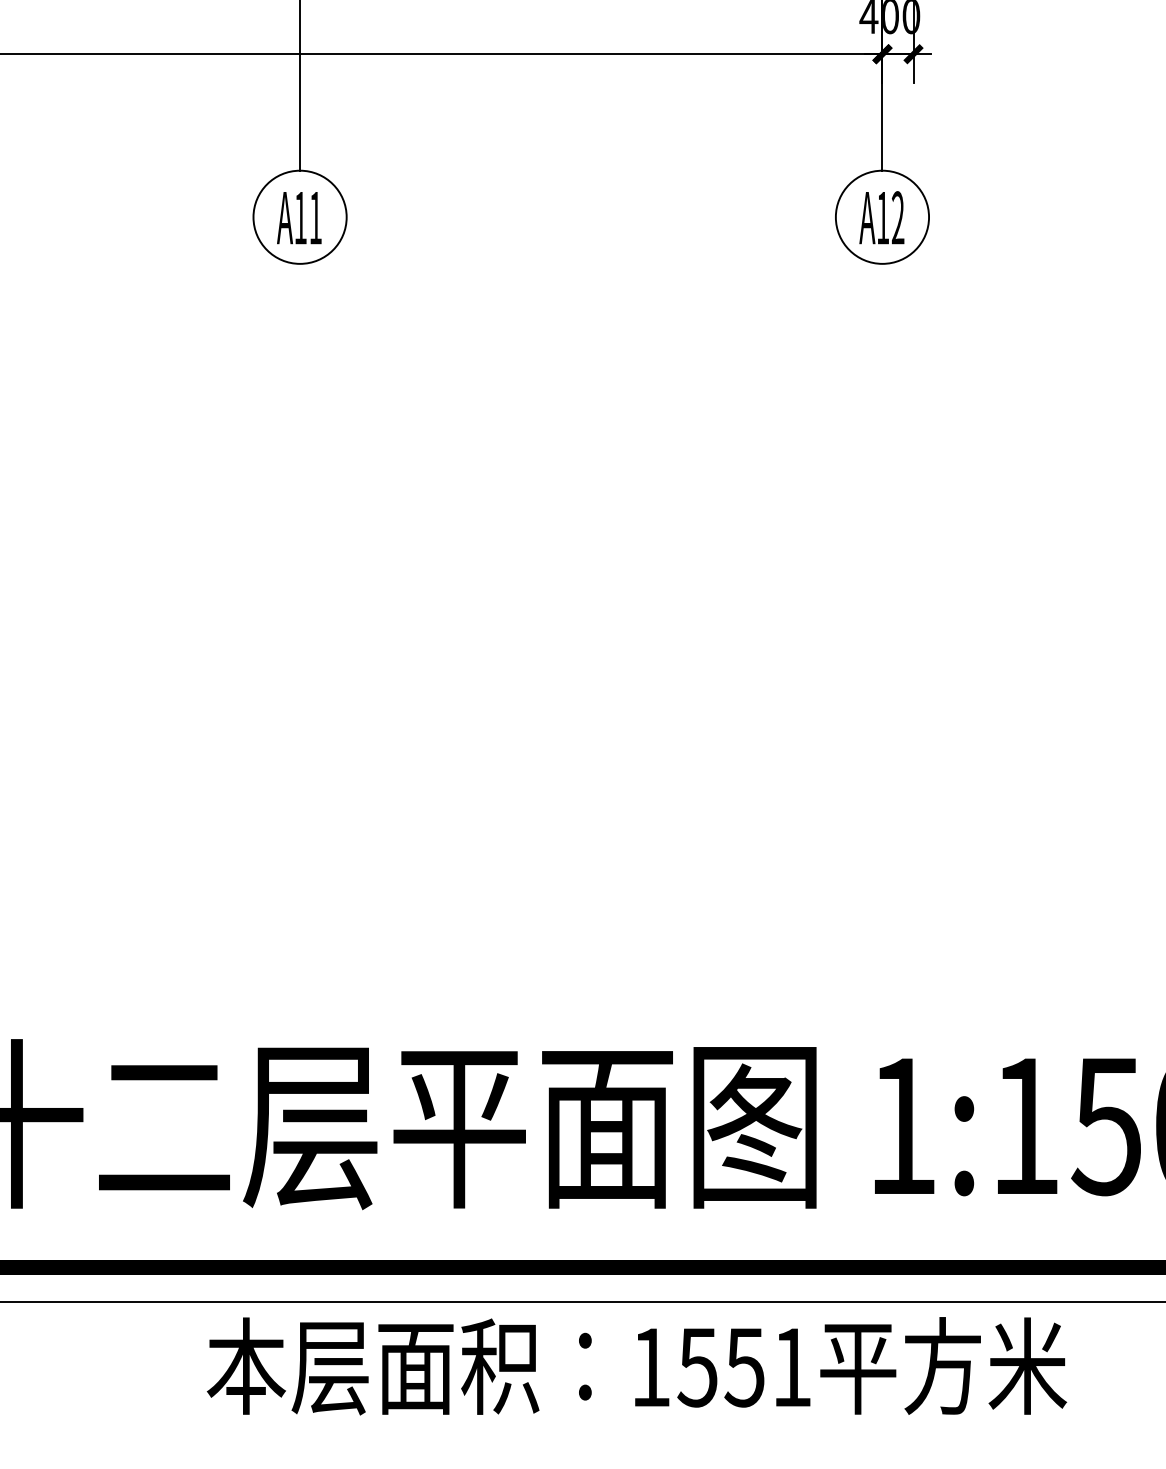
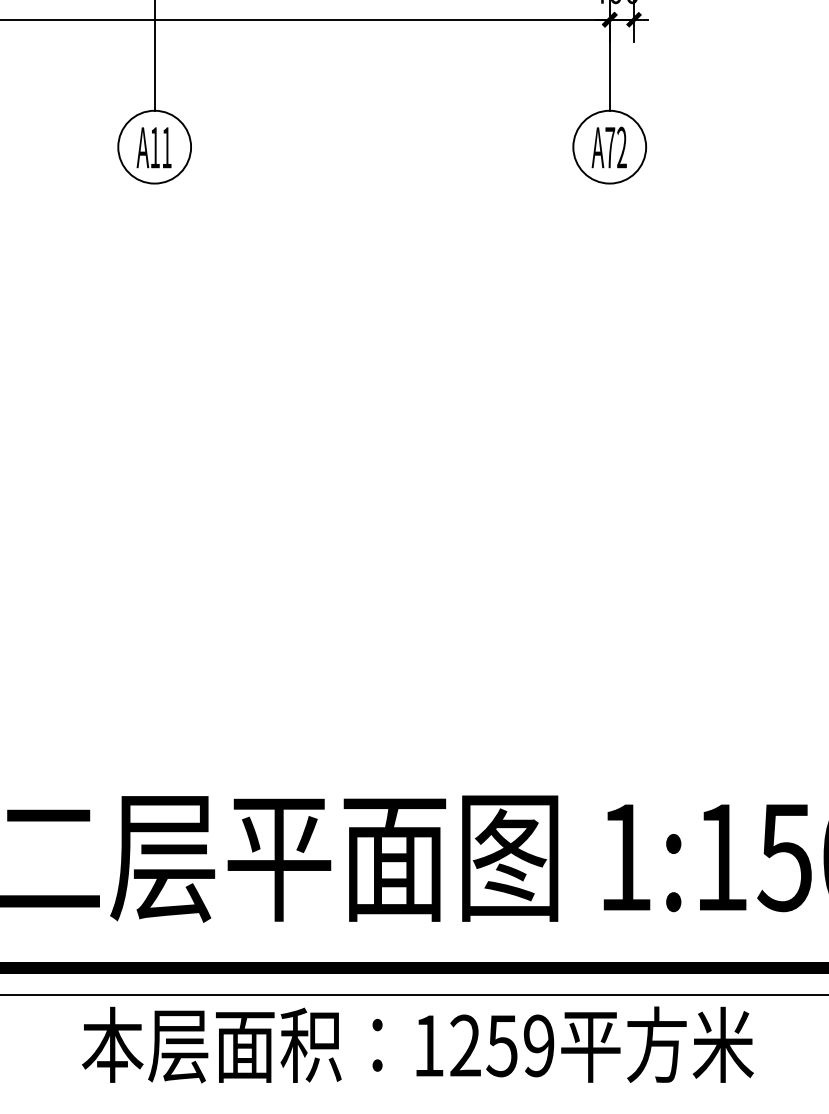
text: (883, 218) -> (610, 148), A12 -> A72
text: (744, 1367) -> (501, 1045), 1551 -> 1259

